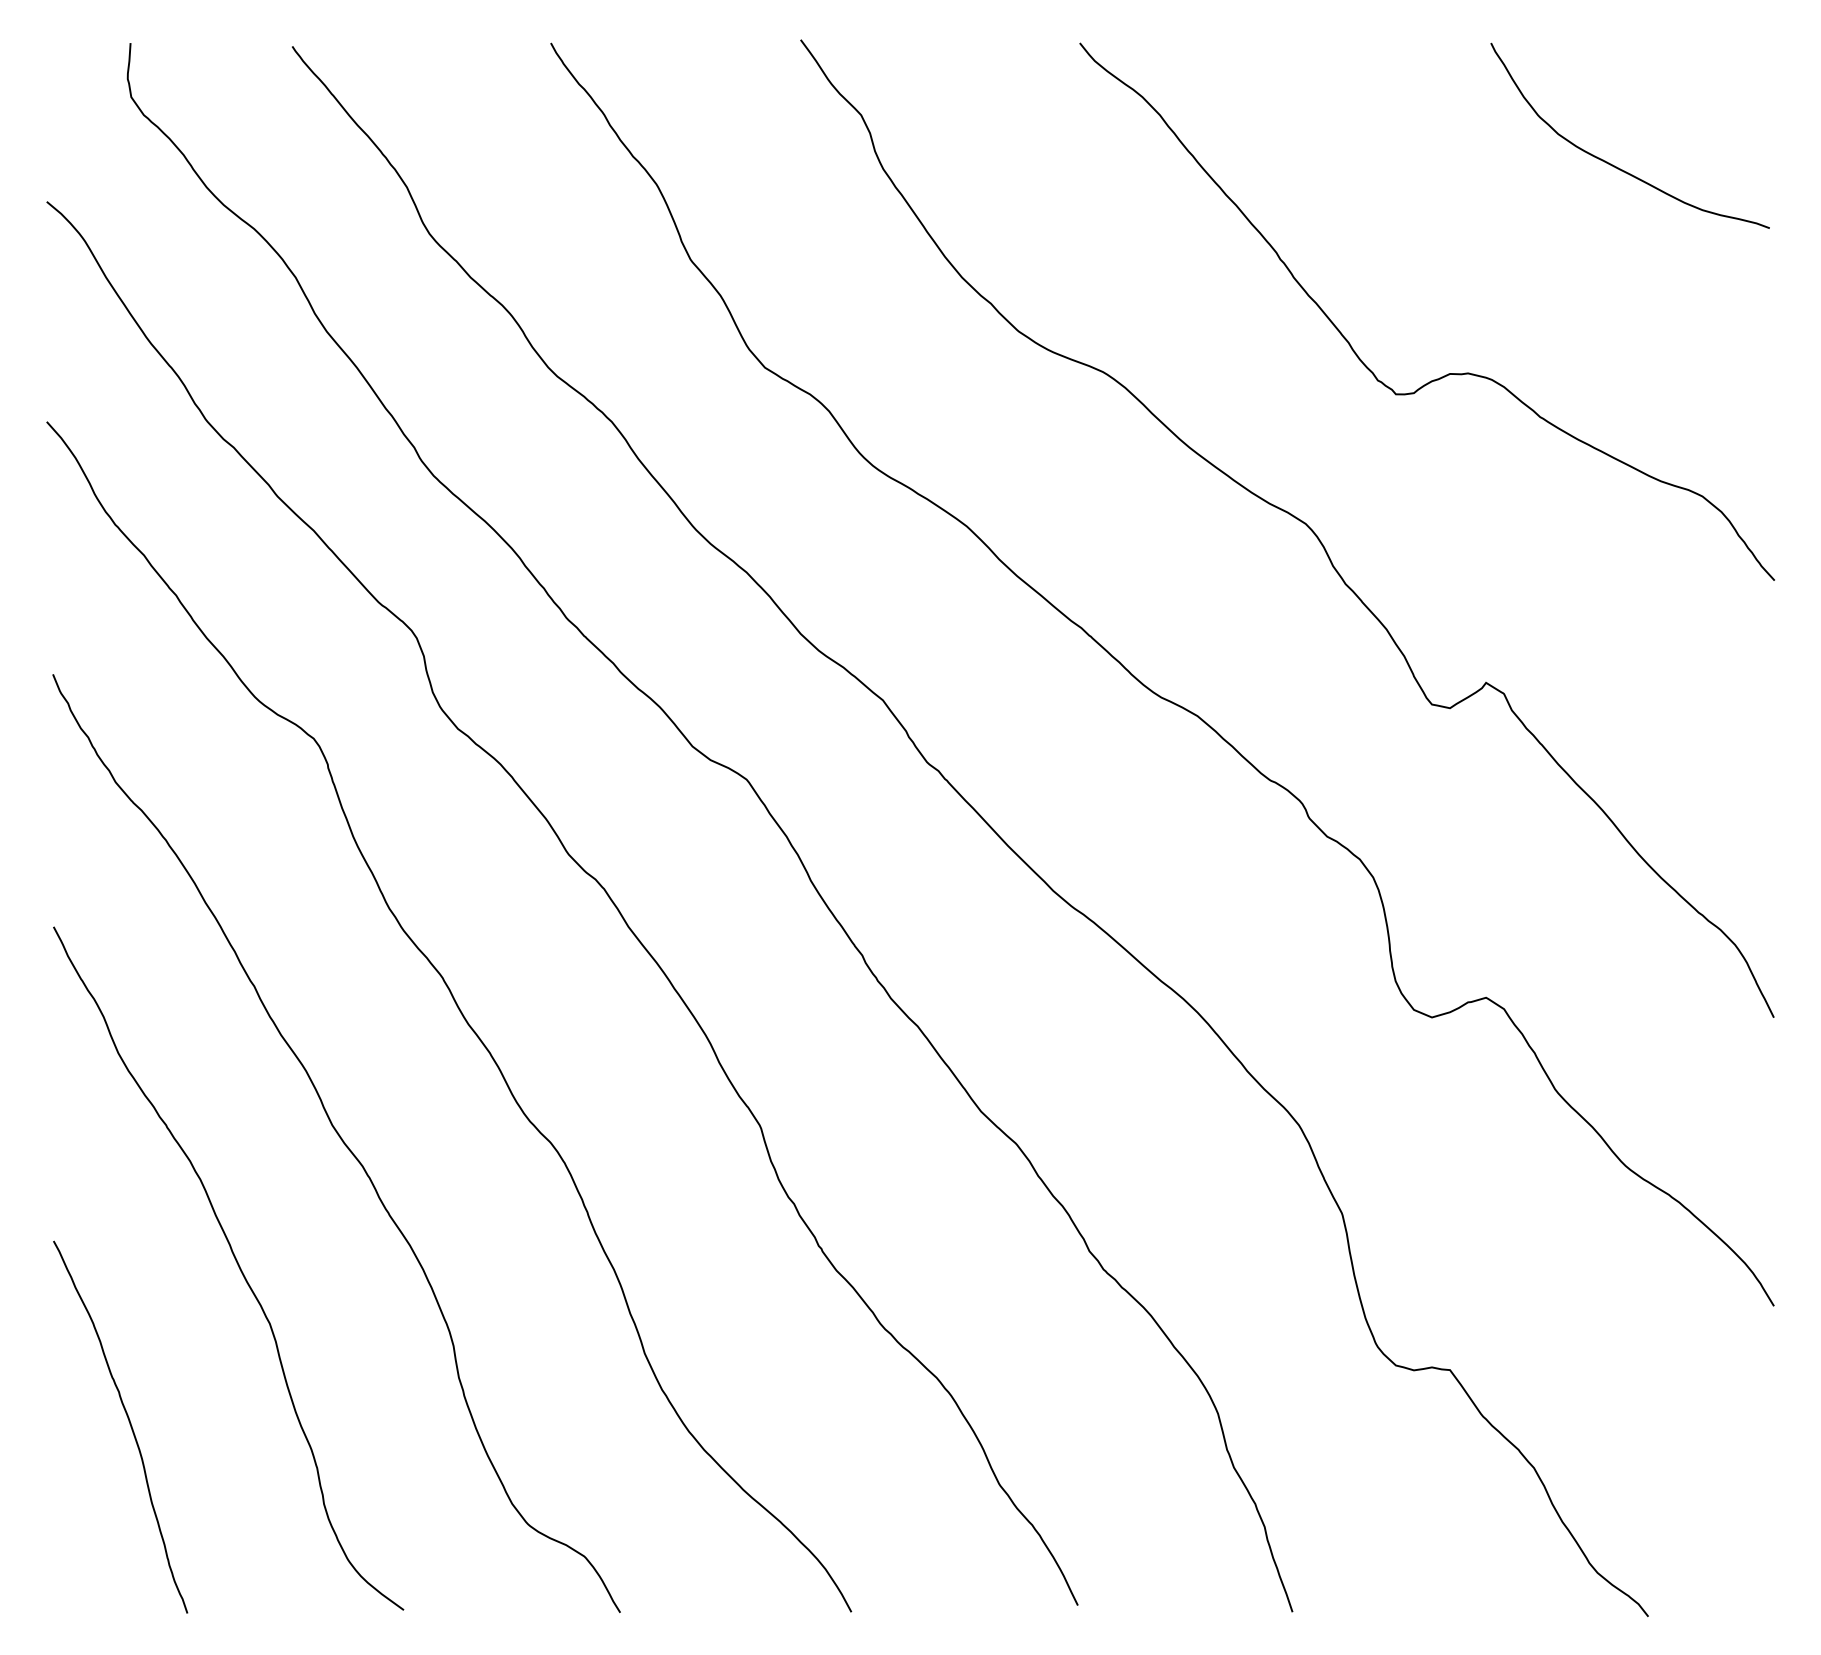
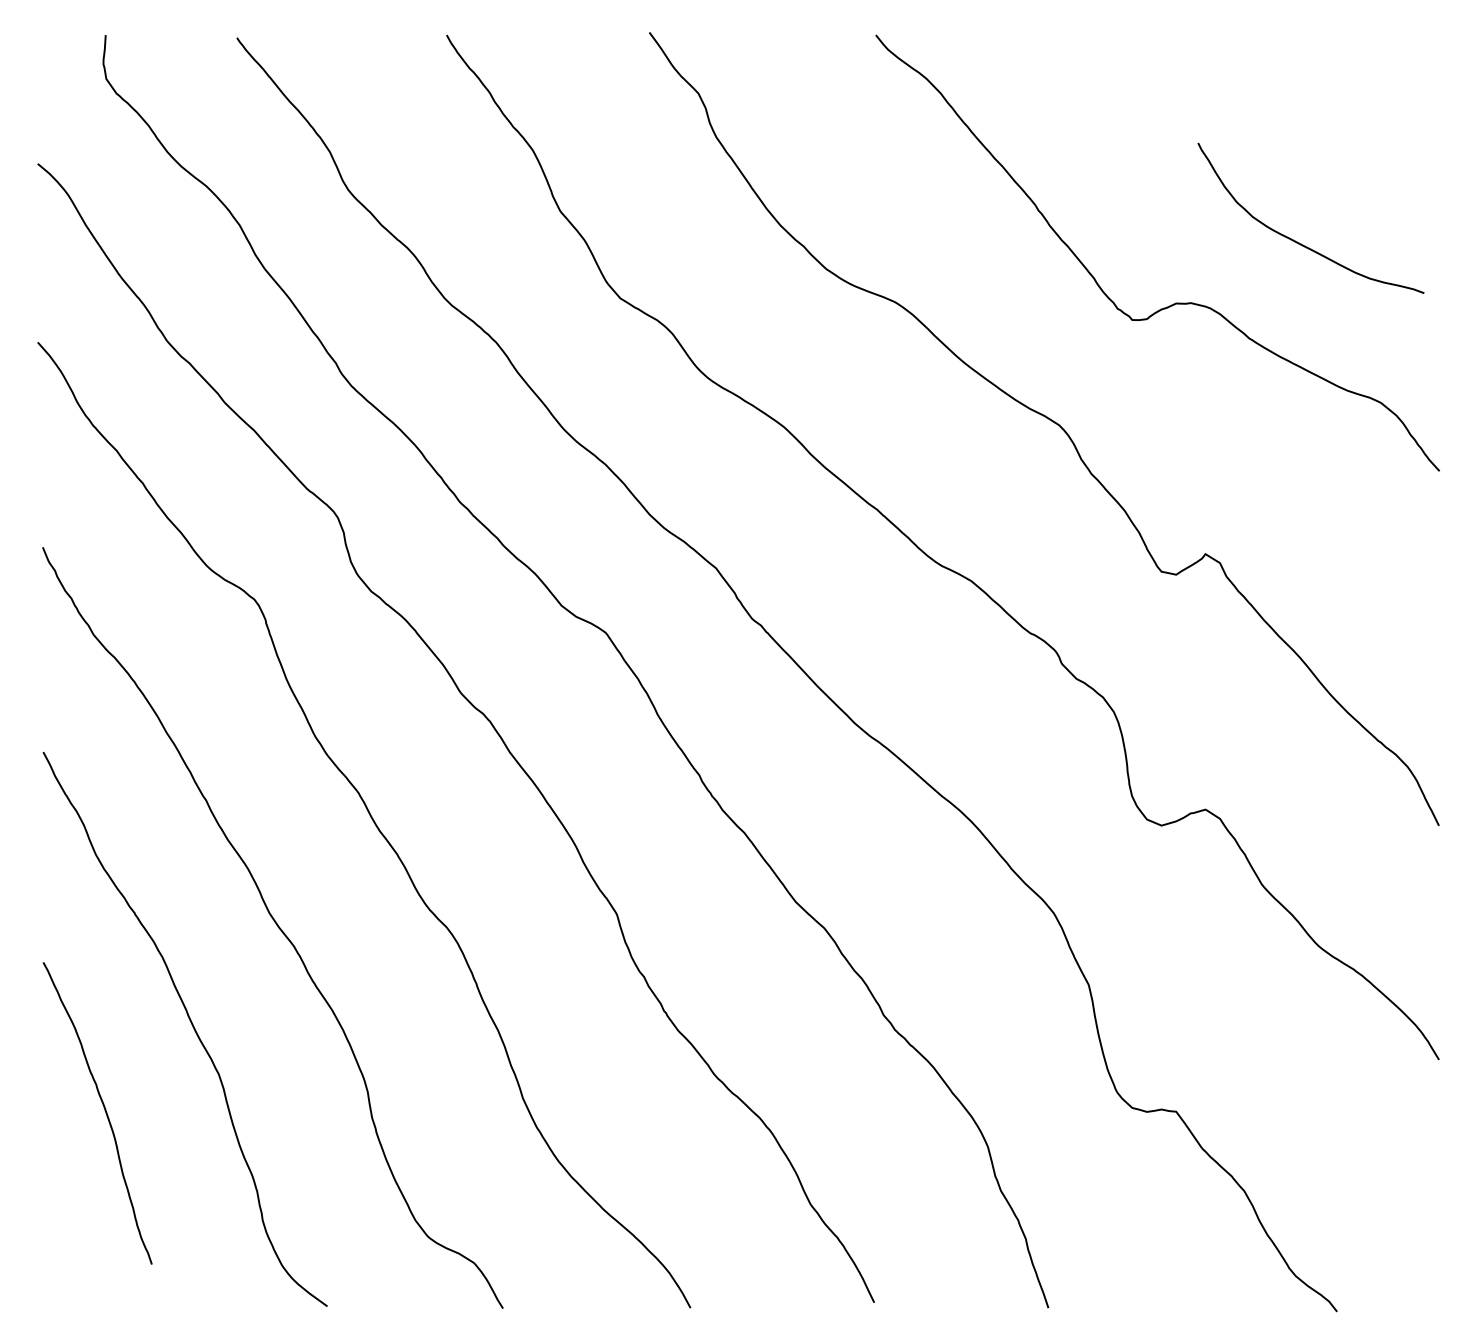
curve: (1611, 163) -> (1295, 240), moved
curve: (129, 1424) -> (104, 1111), moved

